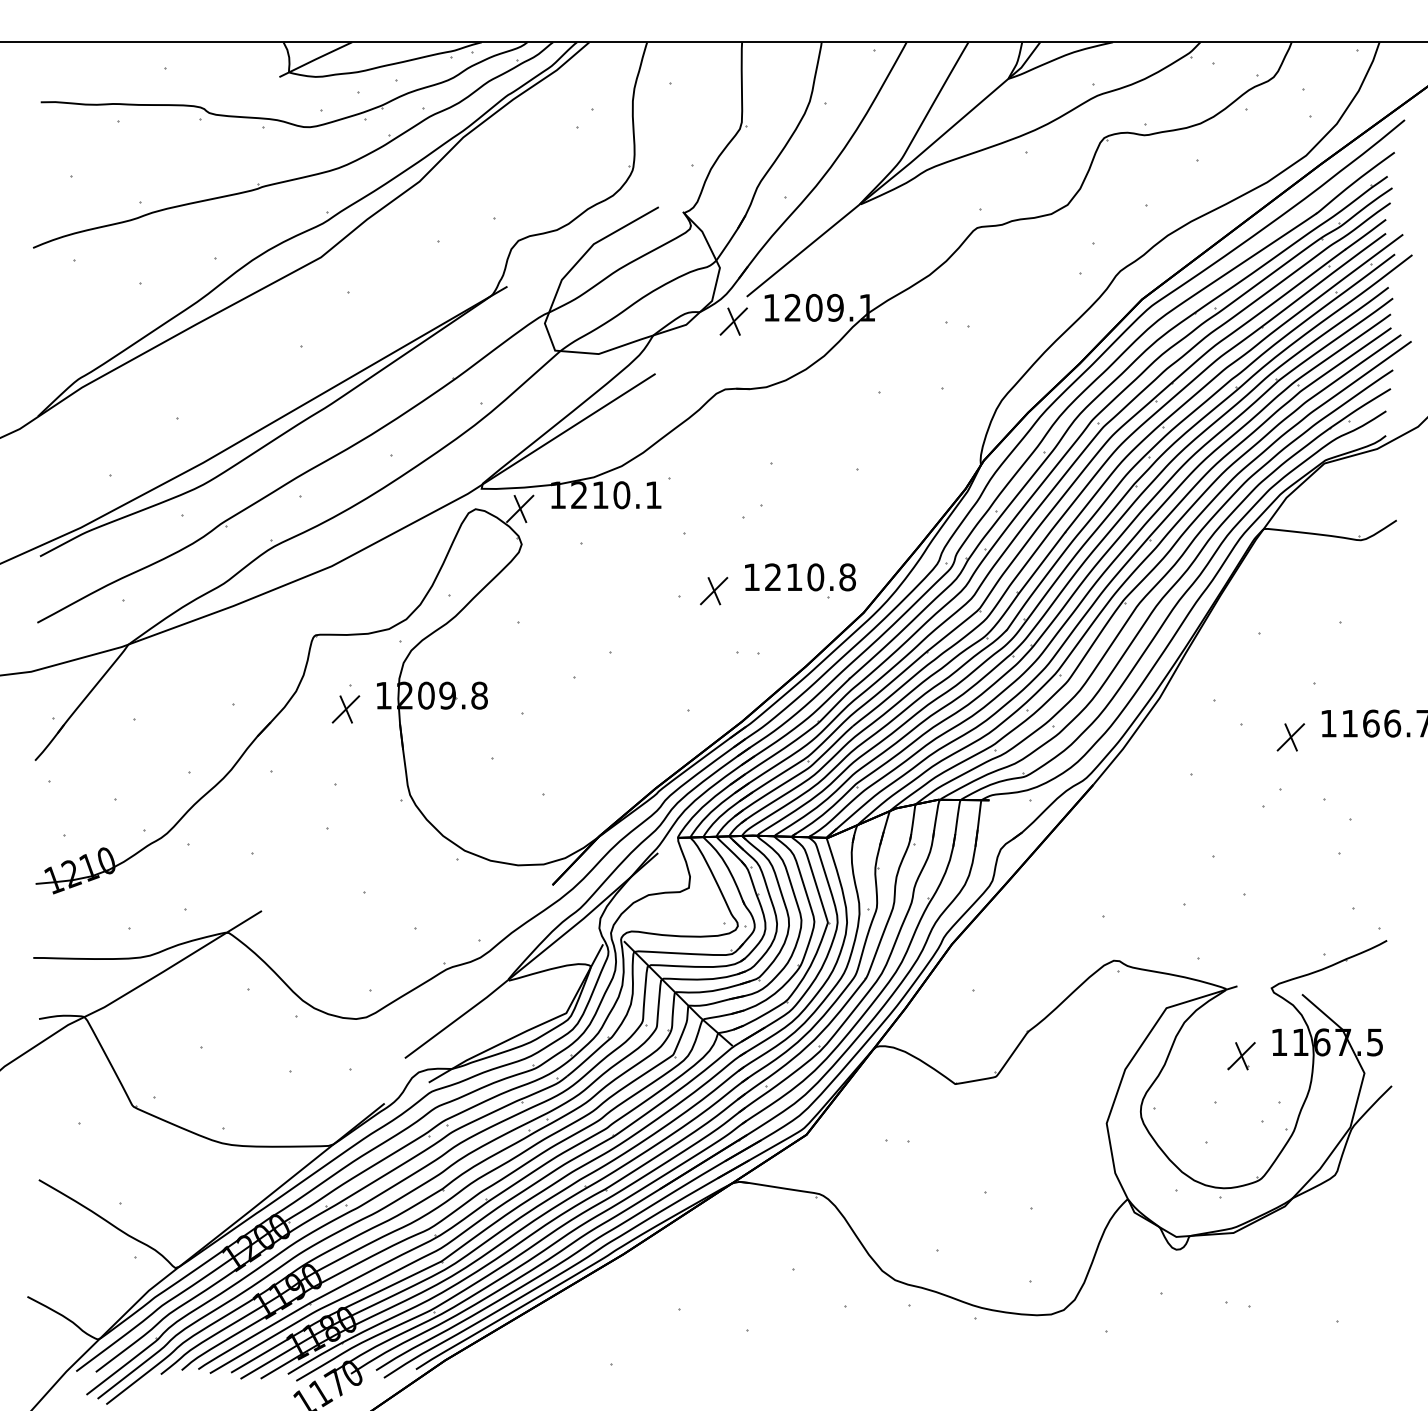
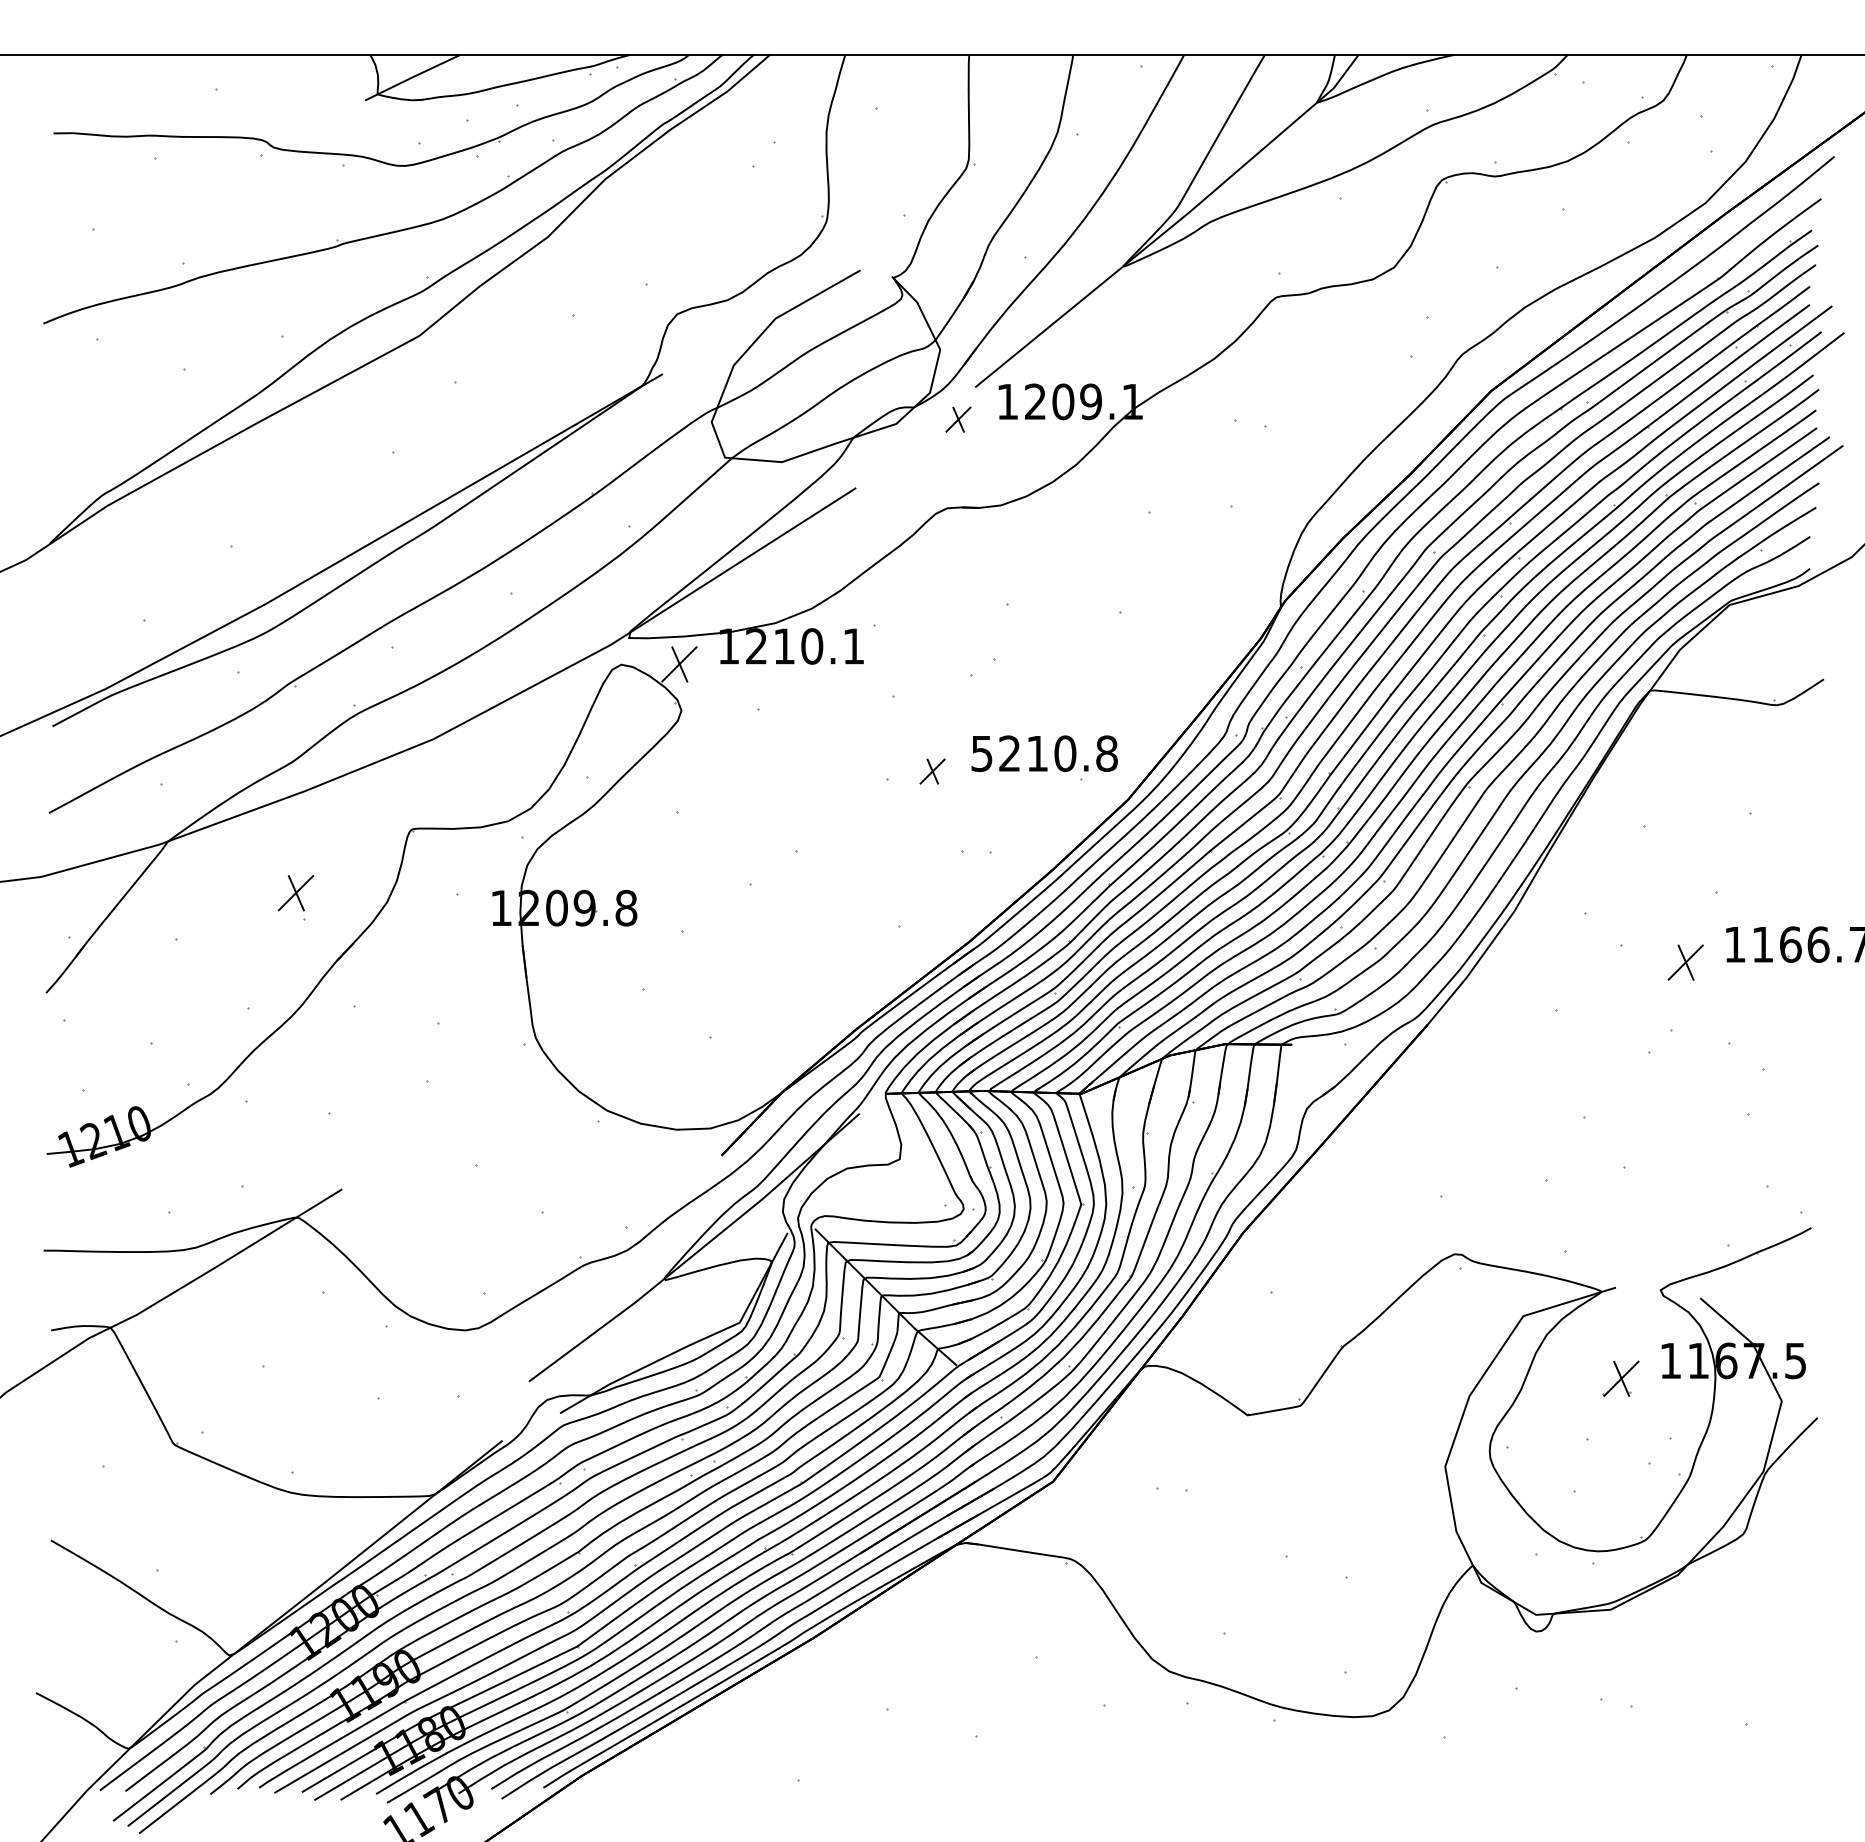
part: (733, 321) -> (958, 419), size x0.7
text: (751, 577) -> (981, 753), 1210.8 -> 5210.8
part: (714, 590) -> (932, 771), size x0.7
part: (345, 709) -> (295, 893), moved

